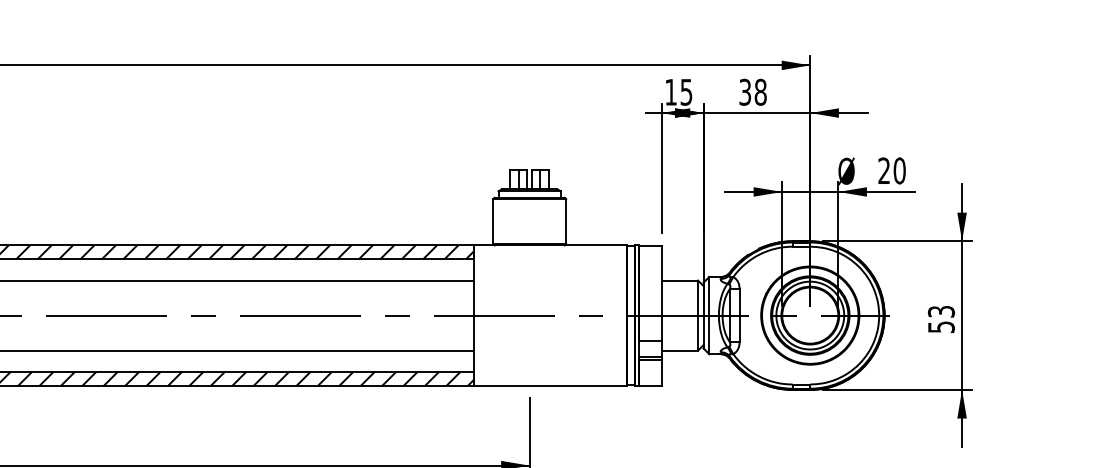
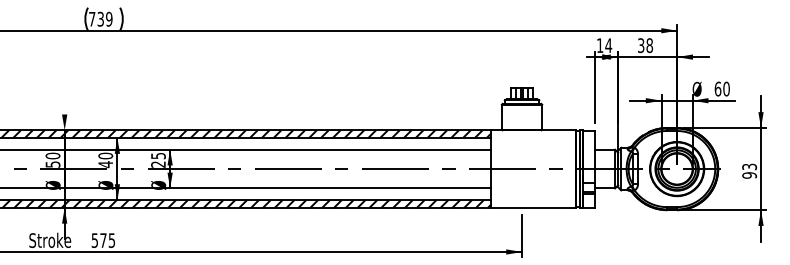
text: (686, 92) -> (608, 45), 15 -> 14
text: (883, 169) -> (717, 88), 20 -> 60
text: (941, 327) -> (749, 175), 53 -> 93

